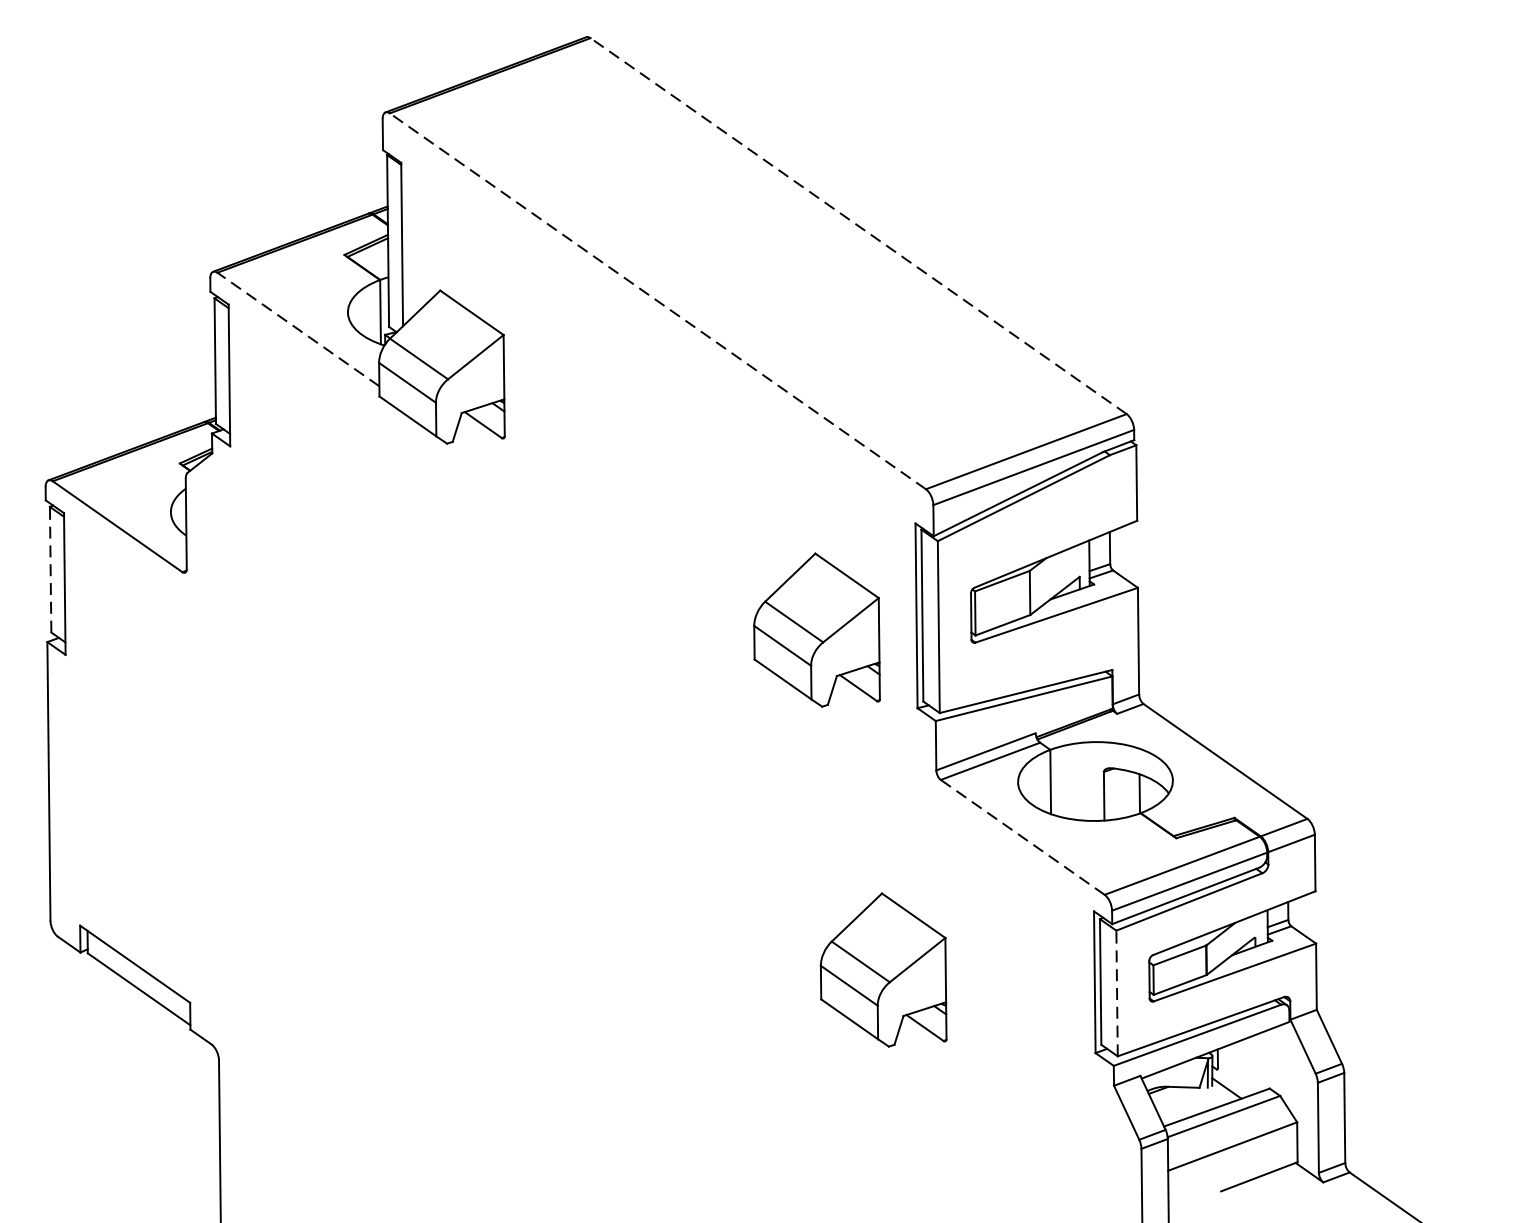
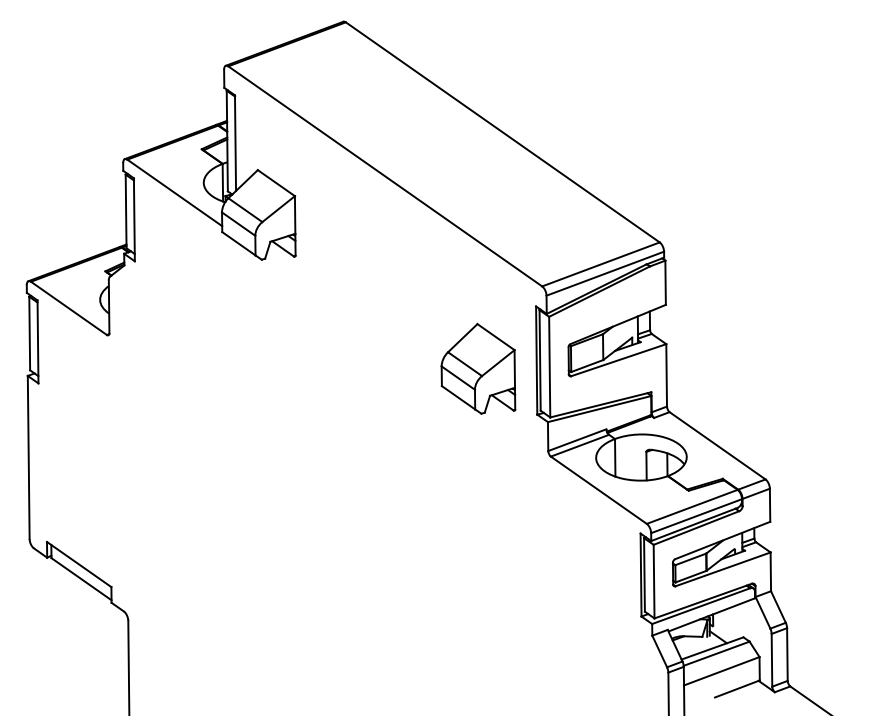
line: (858, 226) -> (502, 132), dashed -> solid
line: (658, 301) -> (385, 176), dashed -> solid
line: (297, 328) -> (174, 192), dashed -> solid
line: (50, 569) -> (29, 333), dashed -> solid
line: (1022, 837) -> (598, 490), dashed -> solid
part: (883, 969) -> (517, 567), removed
line: (1117, 993) -> (654, 581), dashed -> solid

